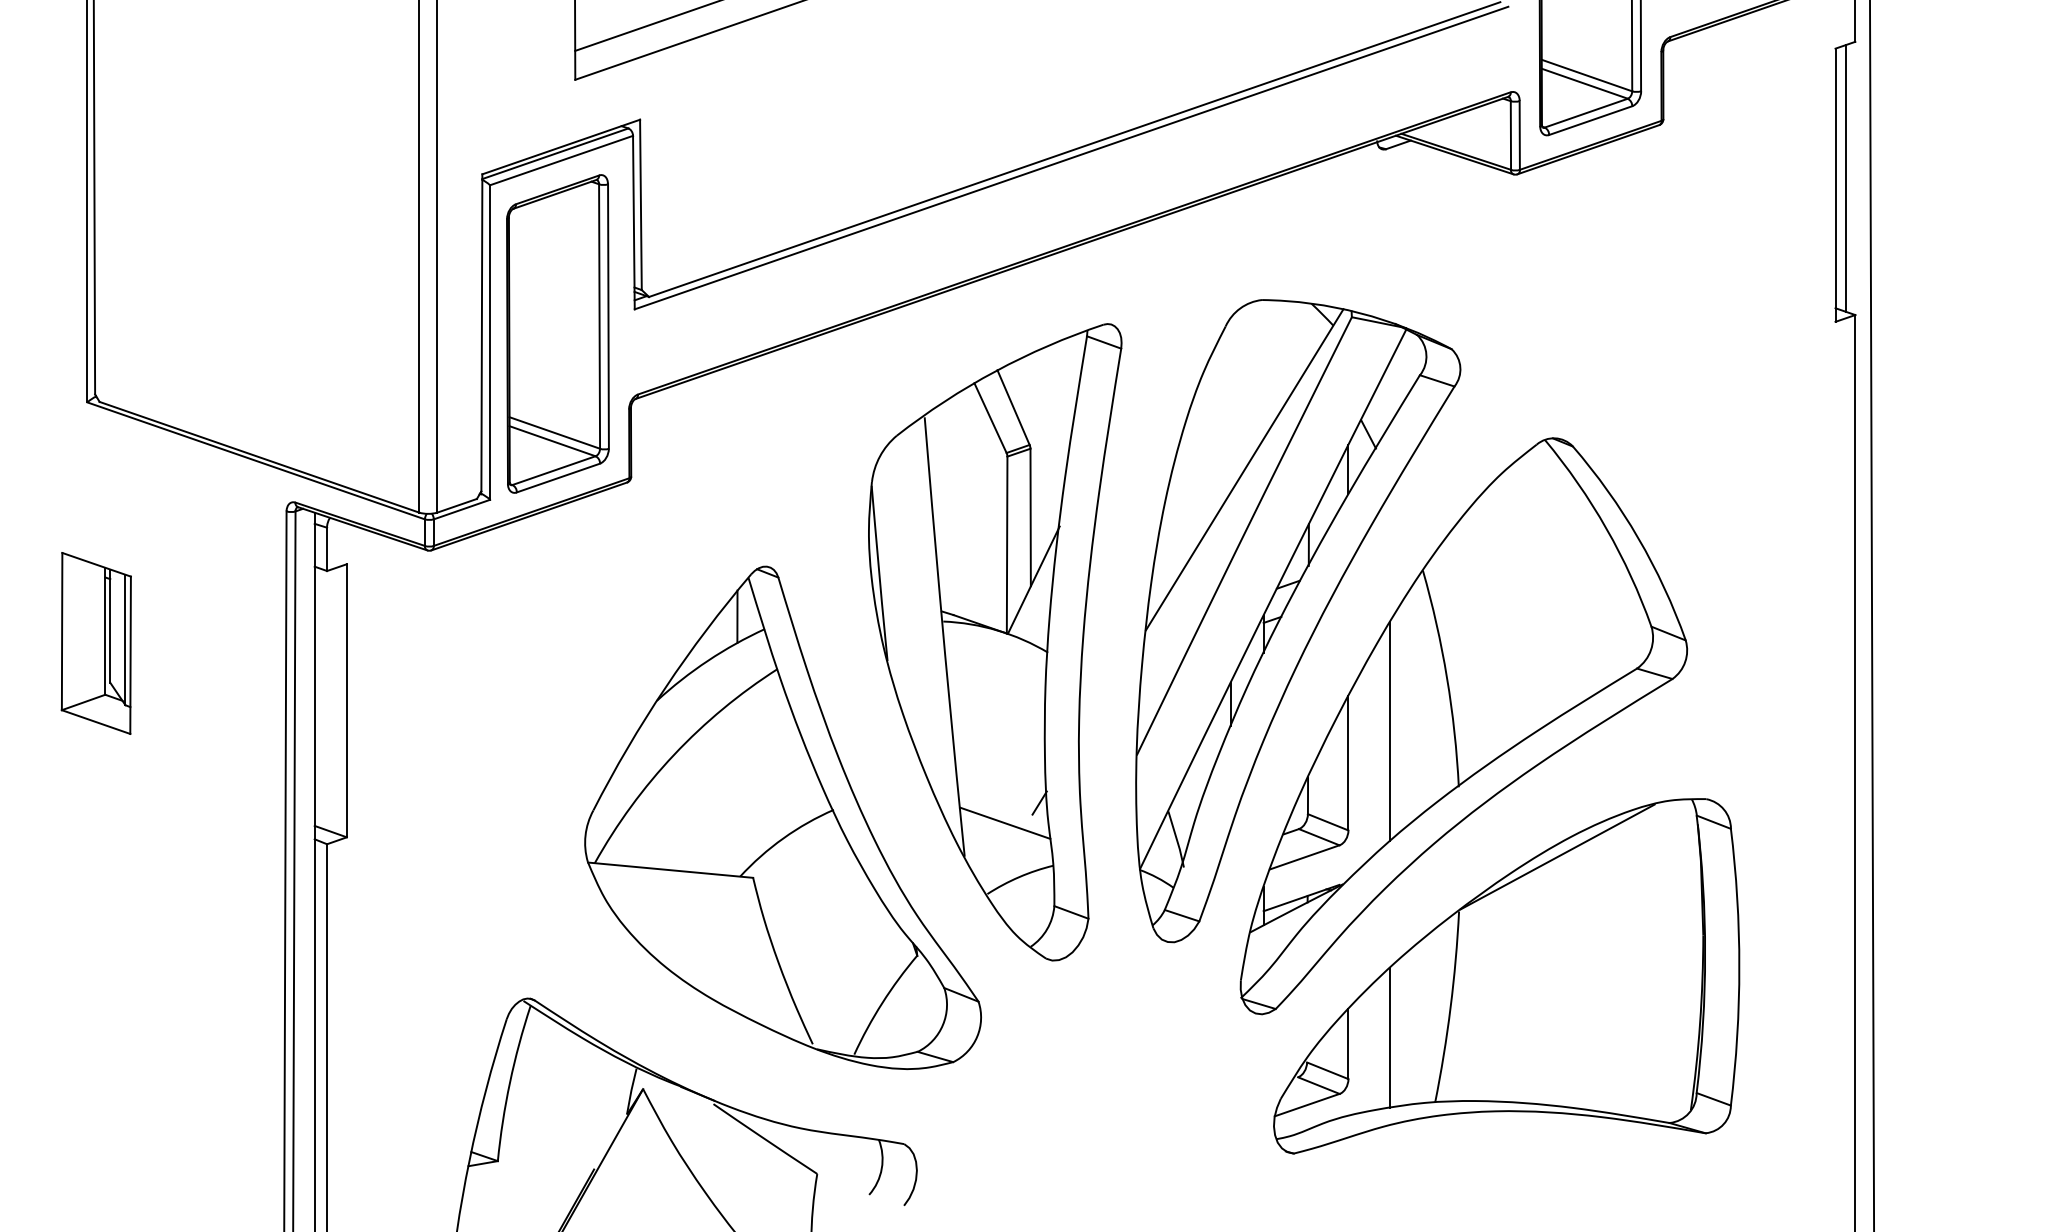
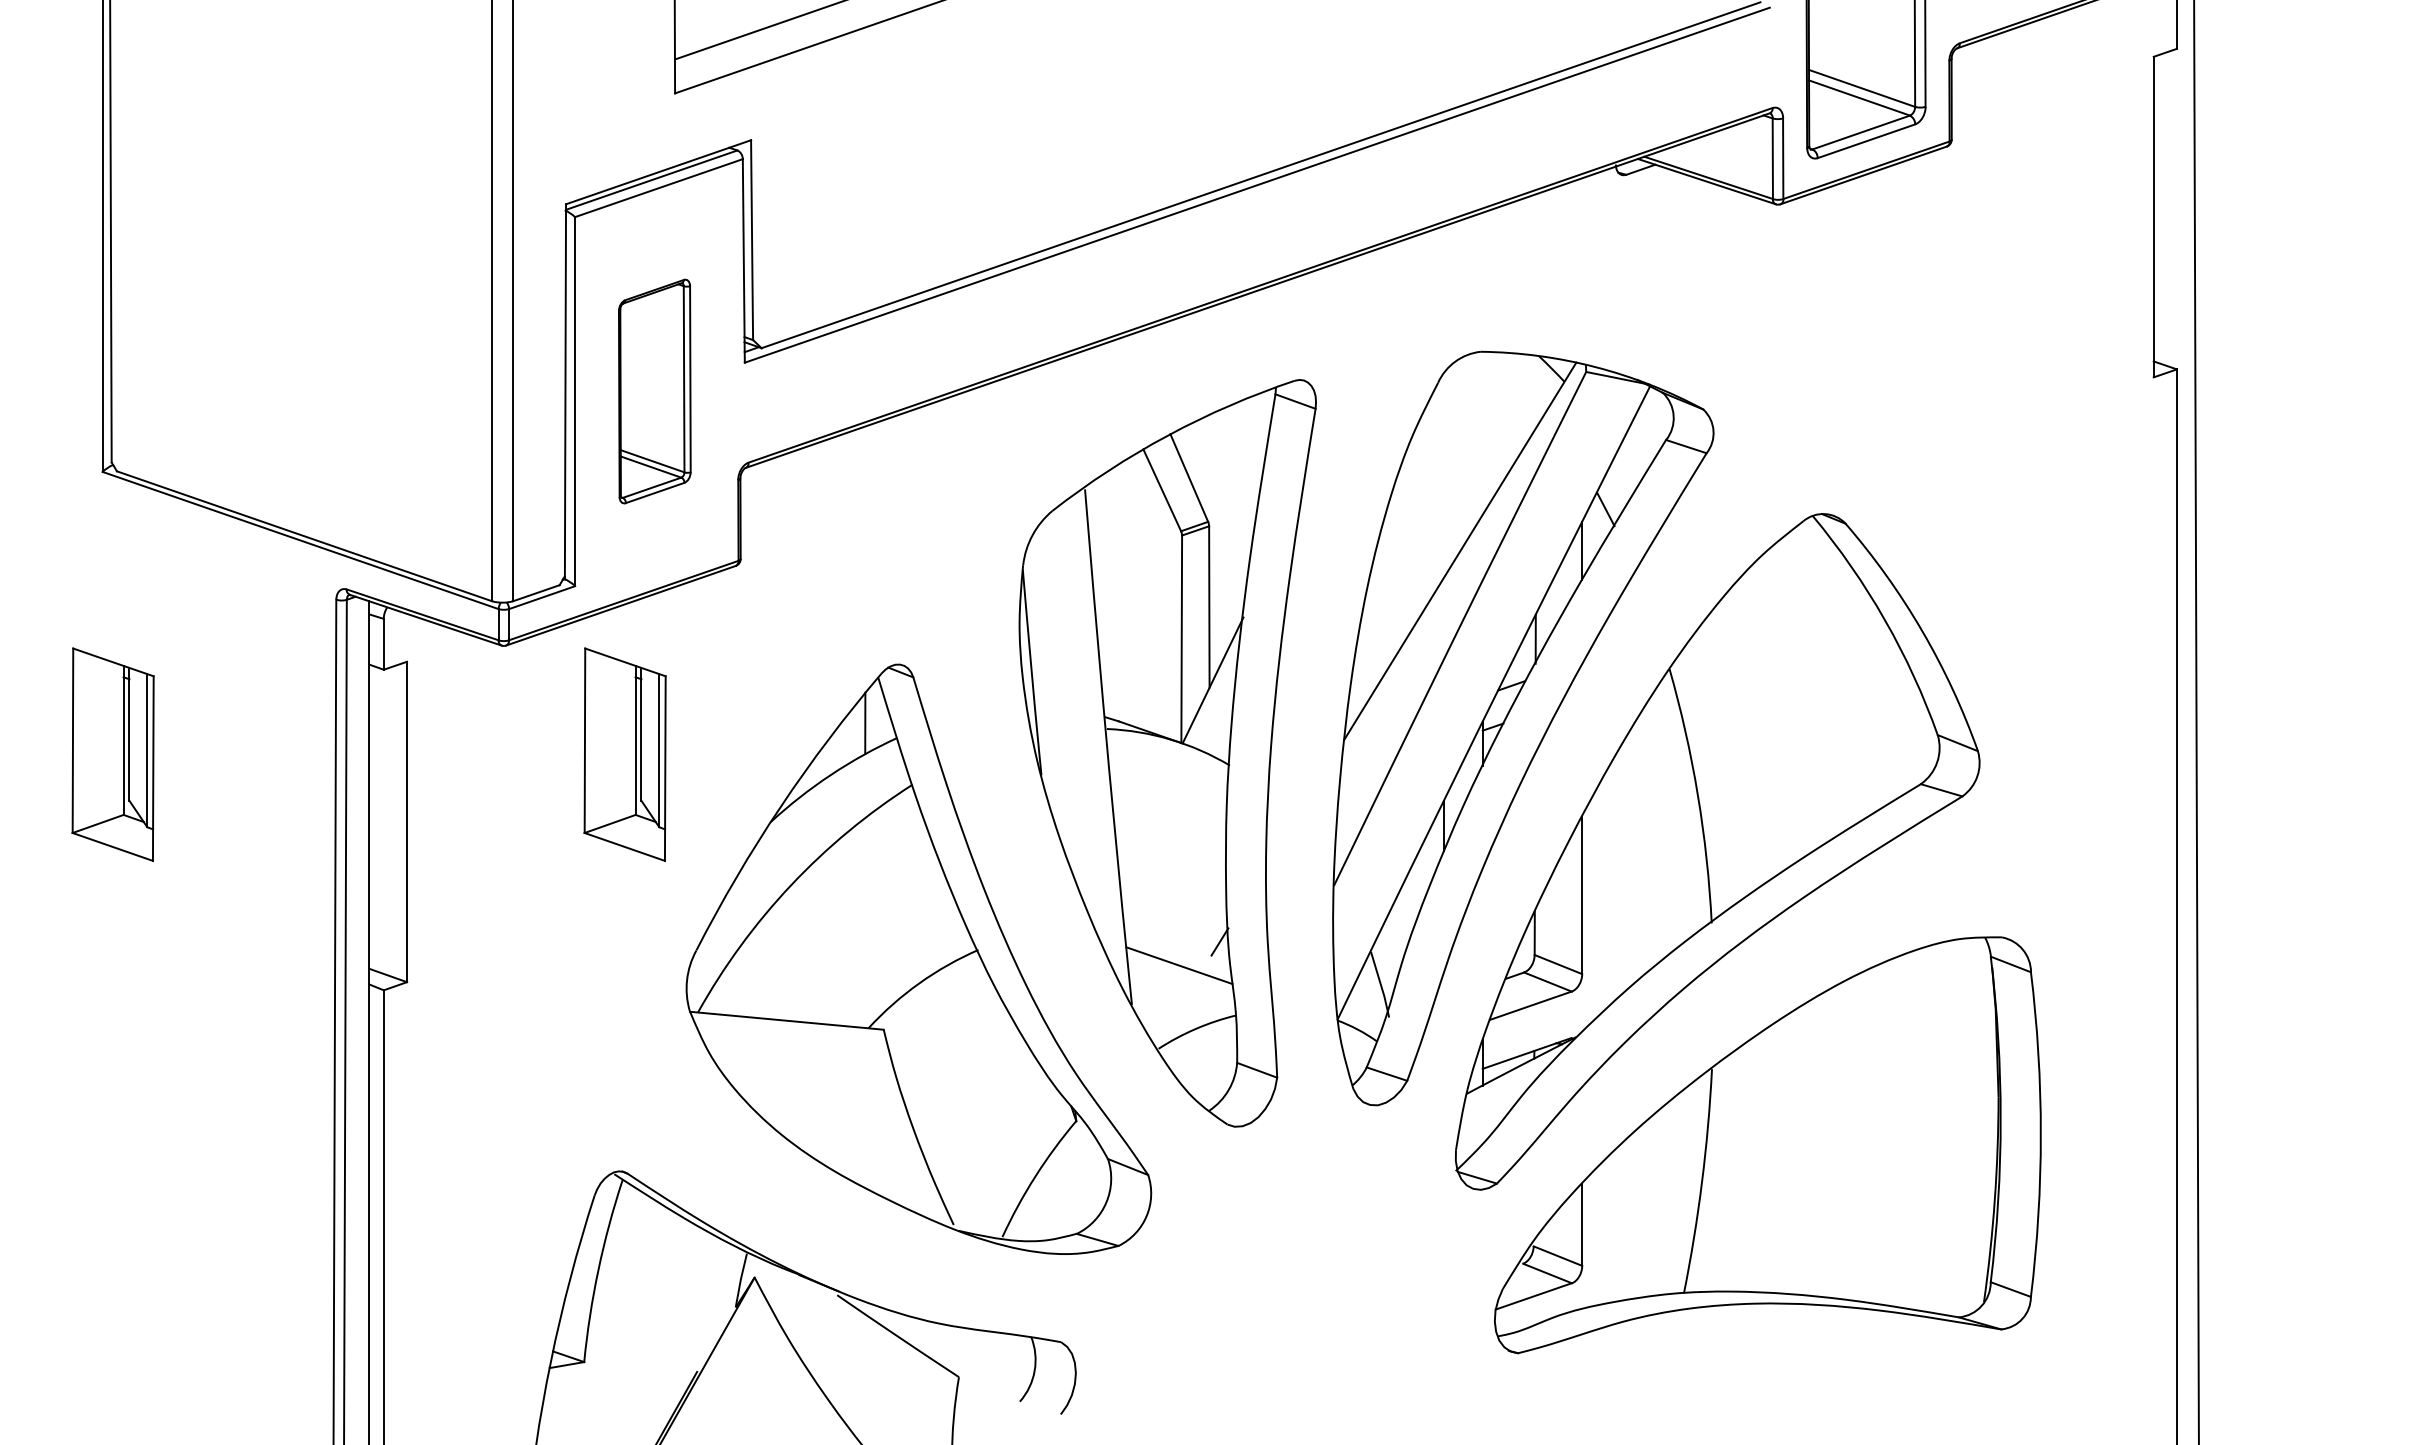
line: (1846, 177) -> (2166, 208), removed
part: (557, 333) -> (654, 391), size x0.6
part: (532, 643) -> (624, 754), added
line: (1390, 731) -> (1631, 858), removed
line: (1557, 856) -> (1827, 1004), removed
line: (1390, 1037) -> (1631, 1217), removed

